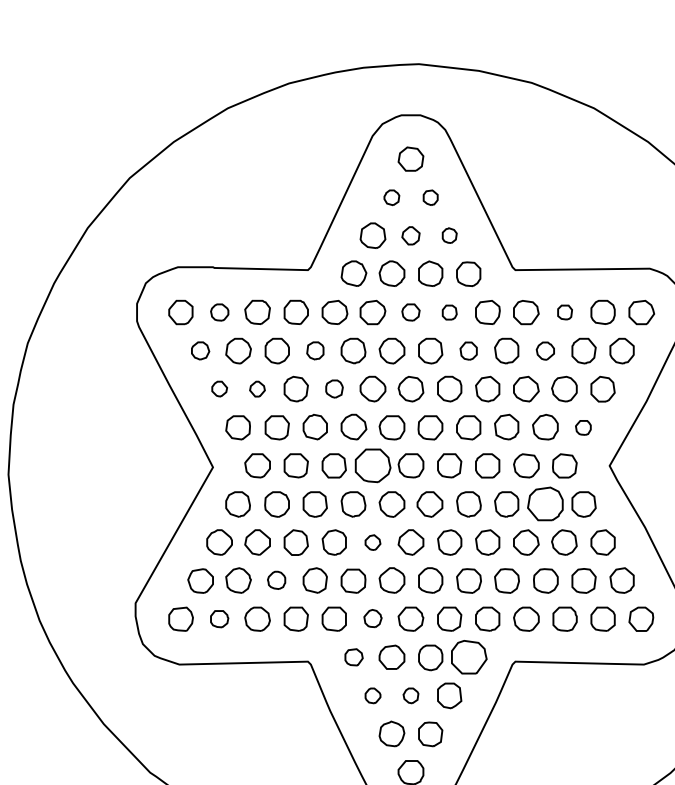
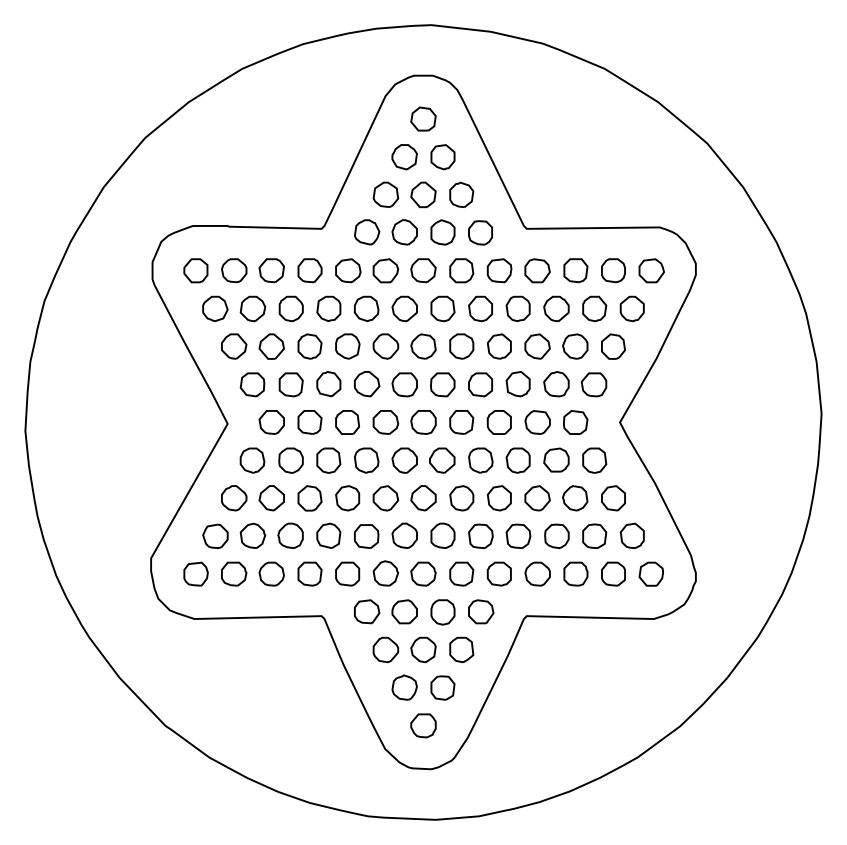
part: (391, 197) -> (404, 157), size x1.67
part: (430, 197) -> (442, 157), size x1.67
part: (410, 235) -> (423, 194), size x1.43
part: (449, 235) -> (461, 194), size x1.67
part: (219, 312) -> (234, 270), size x1.43
part: (410, 312) -> (423, 270), size x1.43
part: (449, 312) -> (461, 270), size x1.67
part: (564, 312) -> (575, 270), size x1.67
part: (200, 350) -> (215, 308), size x1.43
part: (314, 350) -> (328, 308), size x1.43
part: (468, 350) -> (480, 308), size x1.43
part: (545, 350) -> (556, 308), size x1.43
part: (219, 389) -> (234, 346), size x1.67
part: (257, 389) -> (271, 346), size x1.67
part: (334, 389) -> (347, 346), size x1.43
part: (582, 427) -> (593, 384), size x1.67
part: (372, 465) -> (385, 422), size x0.71
part: (545, 503) -> (556, 459), size x0.71
part: (372, 542) -> (385, 498), size x1.67
part: (276, 580) -> (290, 535), size x1.43
part: (219, 618) -> (234, 573), size x1.43
part: (372, 618) -> (385, 573), size x1.43
part: (354, 656) -> (367, 611), size x1.43
part: (469, 656) -> (481, 611), size x0.71
part: (372, 695) -> (385, 649), size x1.67
part: (410, 695) -> (423, 649), size x1.67

